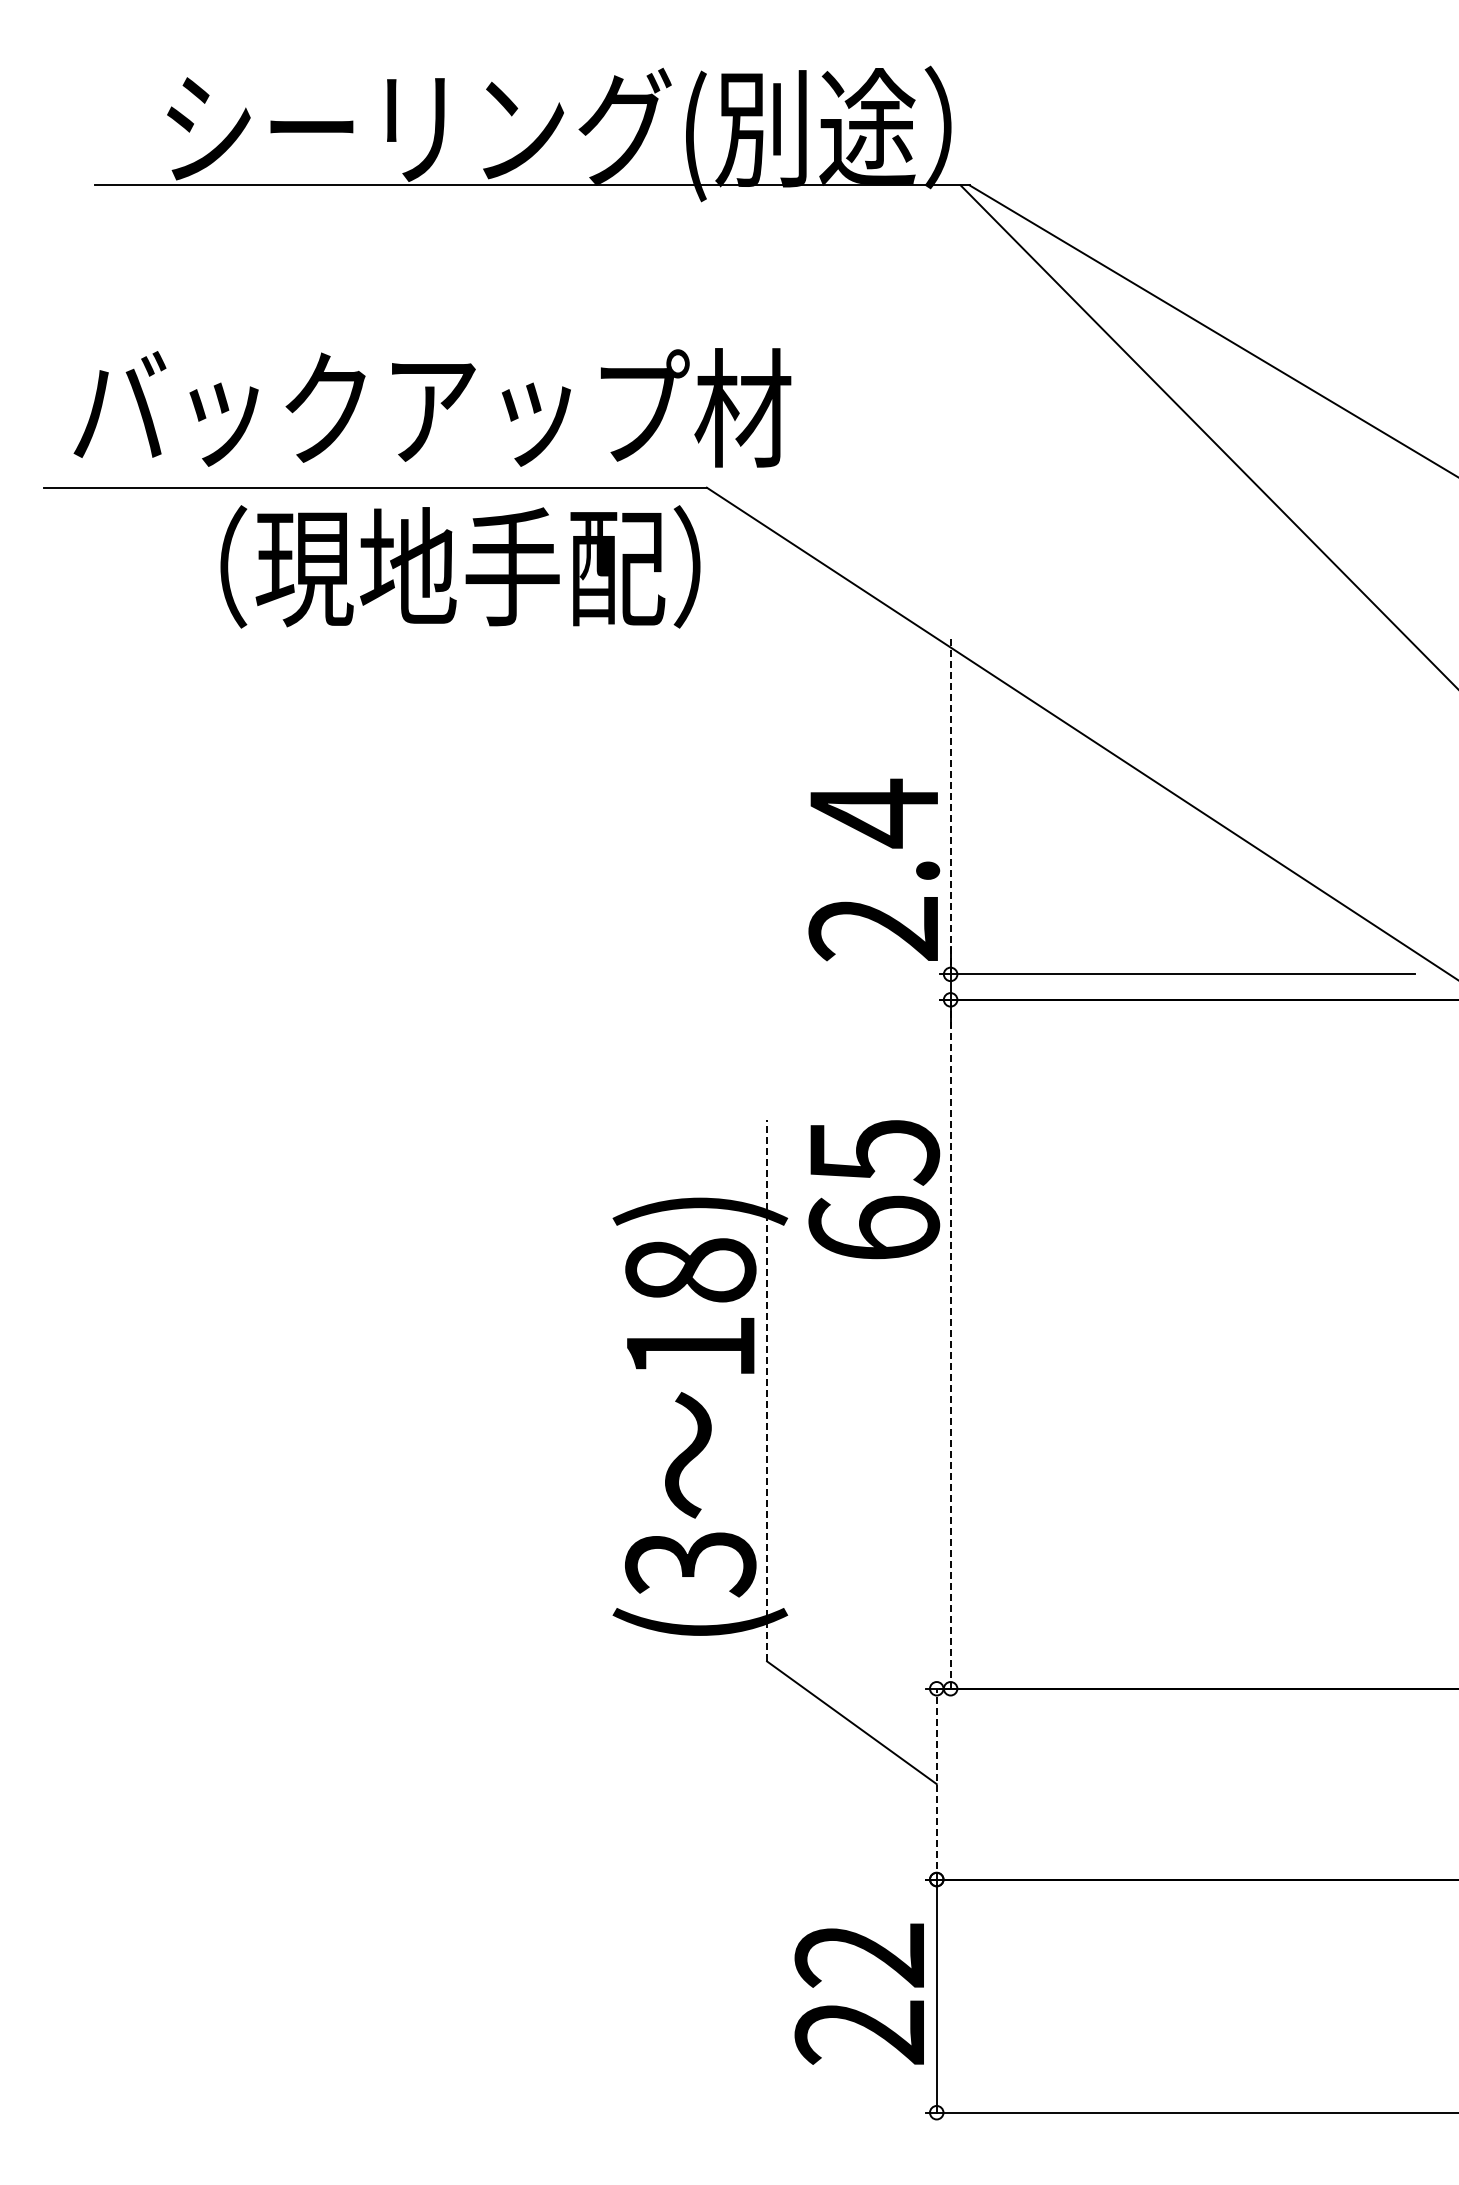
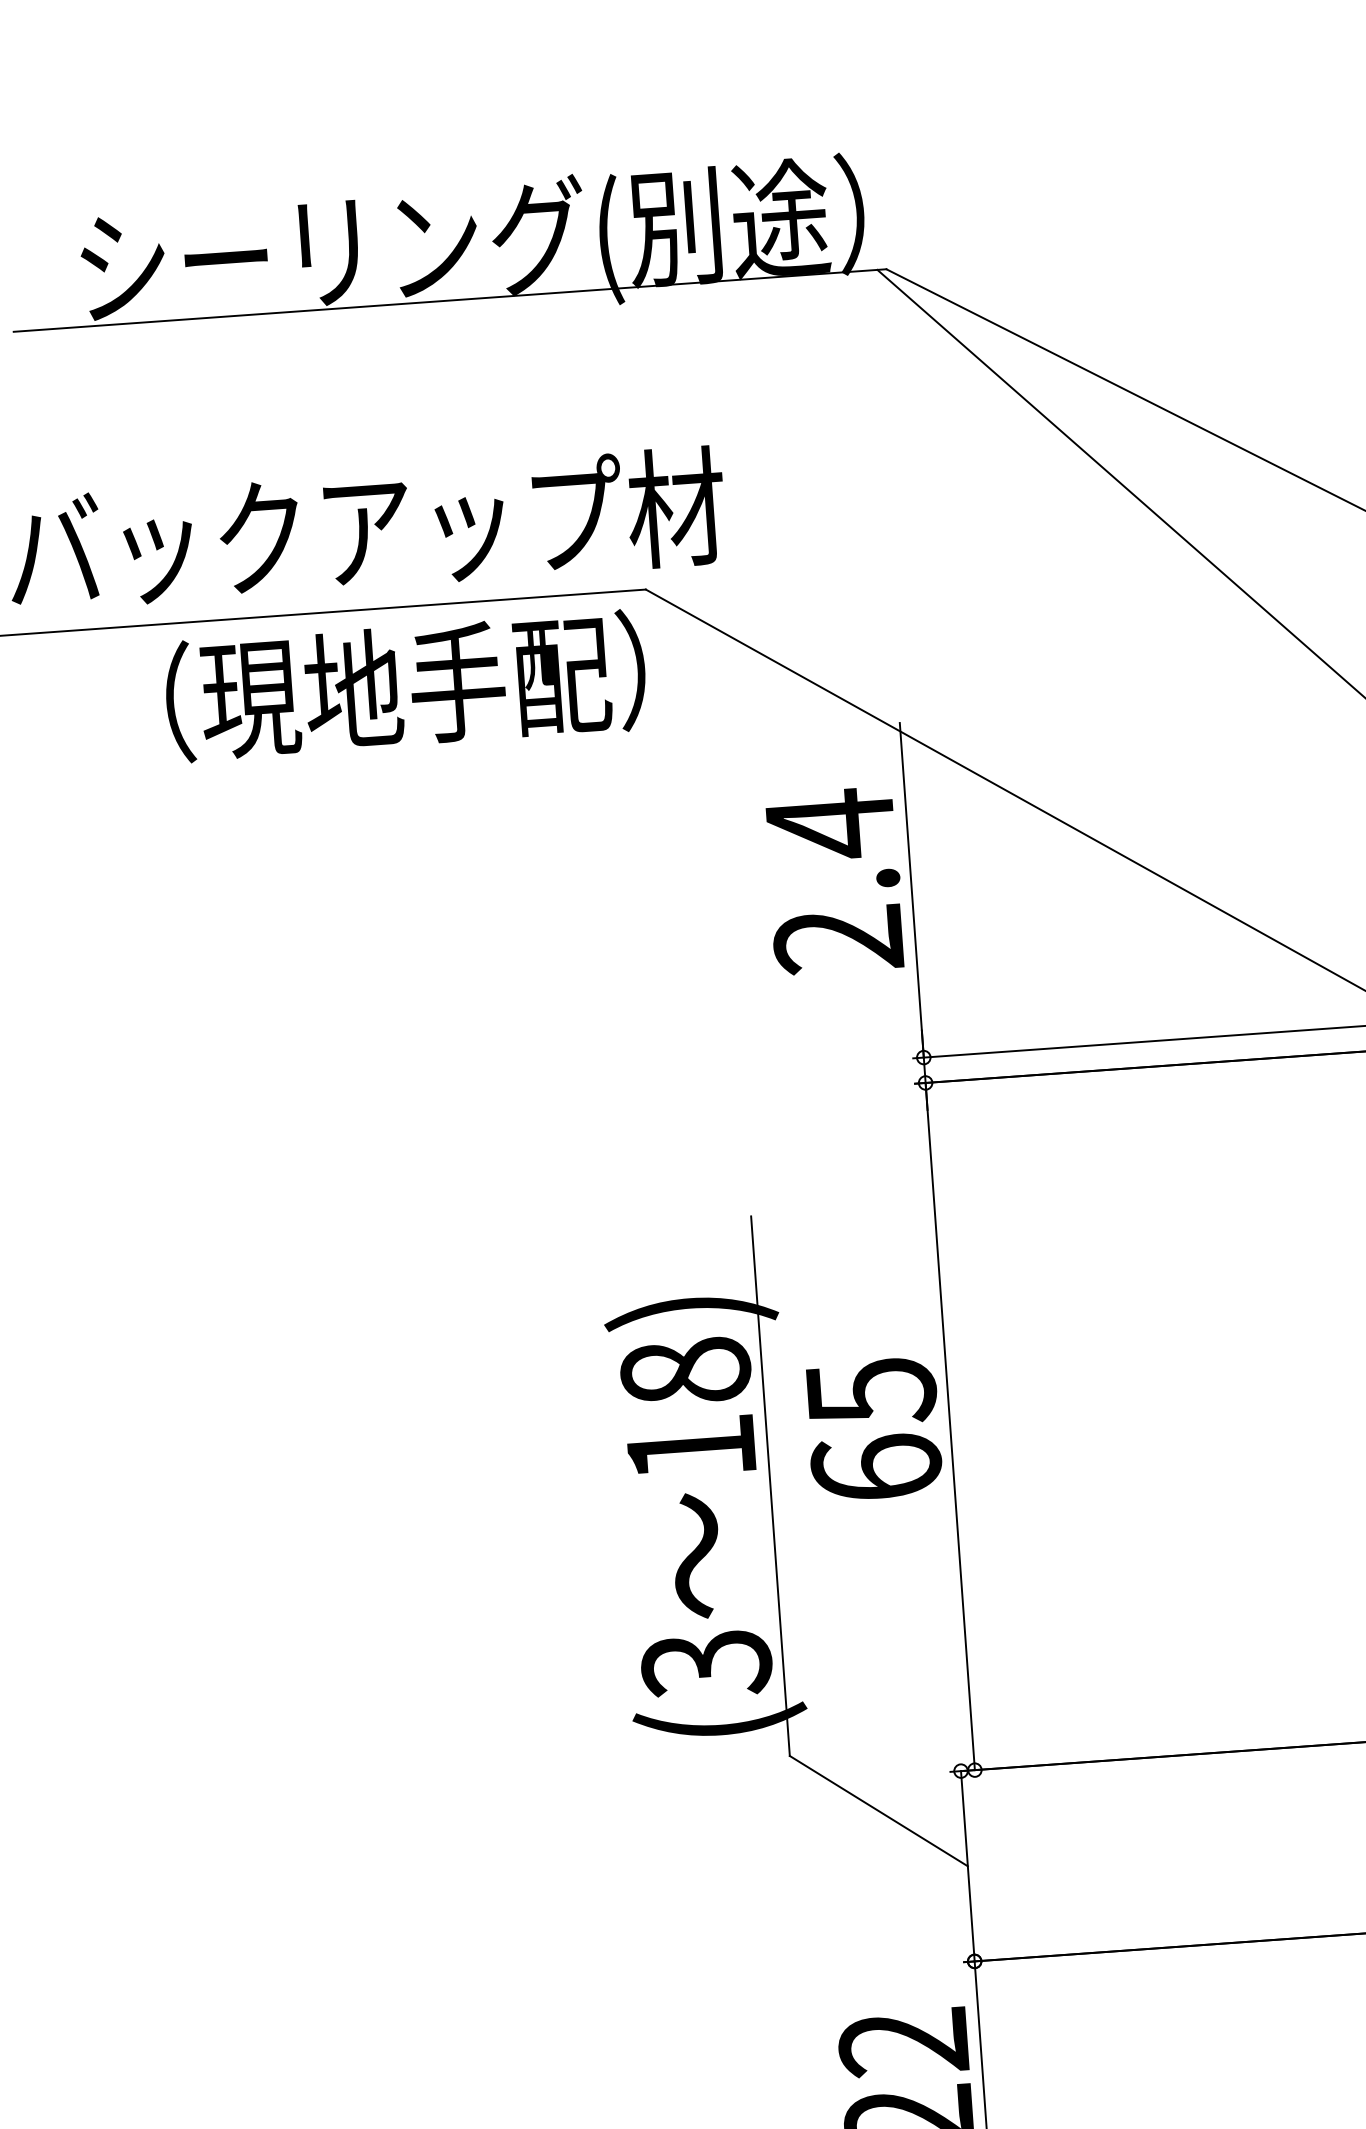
line: (950, 806) -> (911, 890), dashed -> solid
text: (874, 869) -> (834, 880), moved
text: (874, 1189) -> (874, 1429), moved
line: (950, 1344) -> (950, 1426), dashed -> solid
line: (767, 1390) -> (770, 1485), dashed -> solid
line: (936, 1783) -> (967, 1865), dashed -> solid

